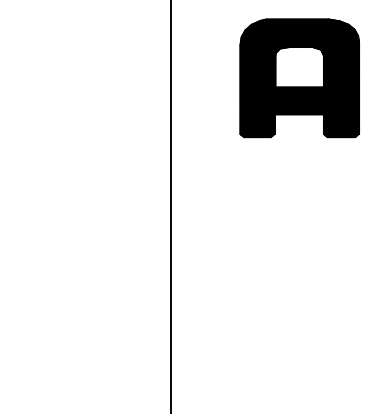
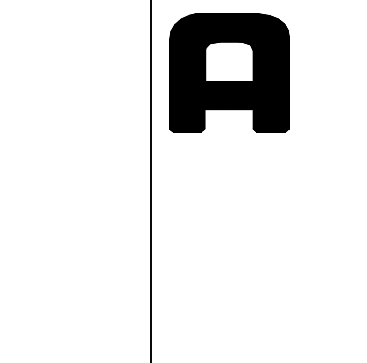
part: (299, 78) -> (229, 73), moved

